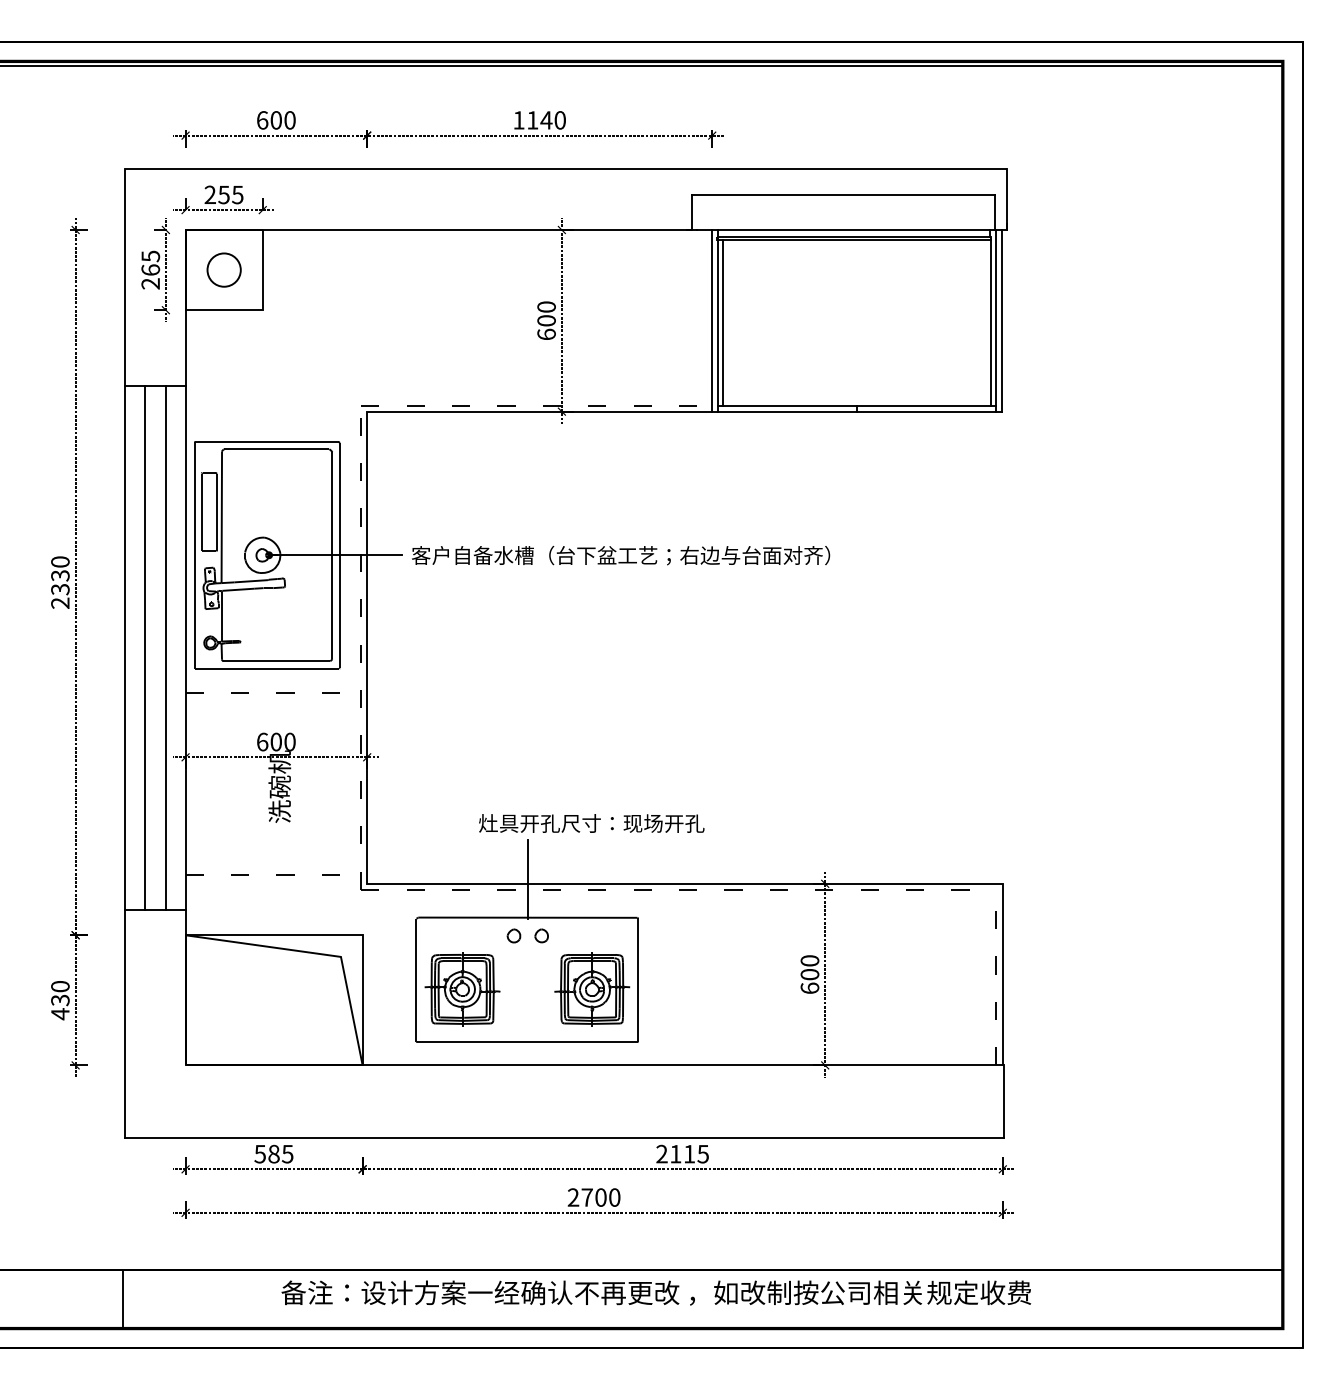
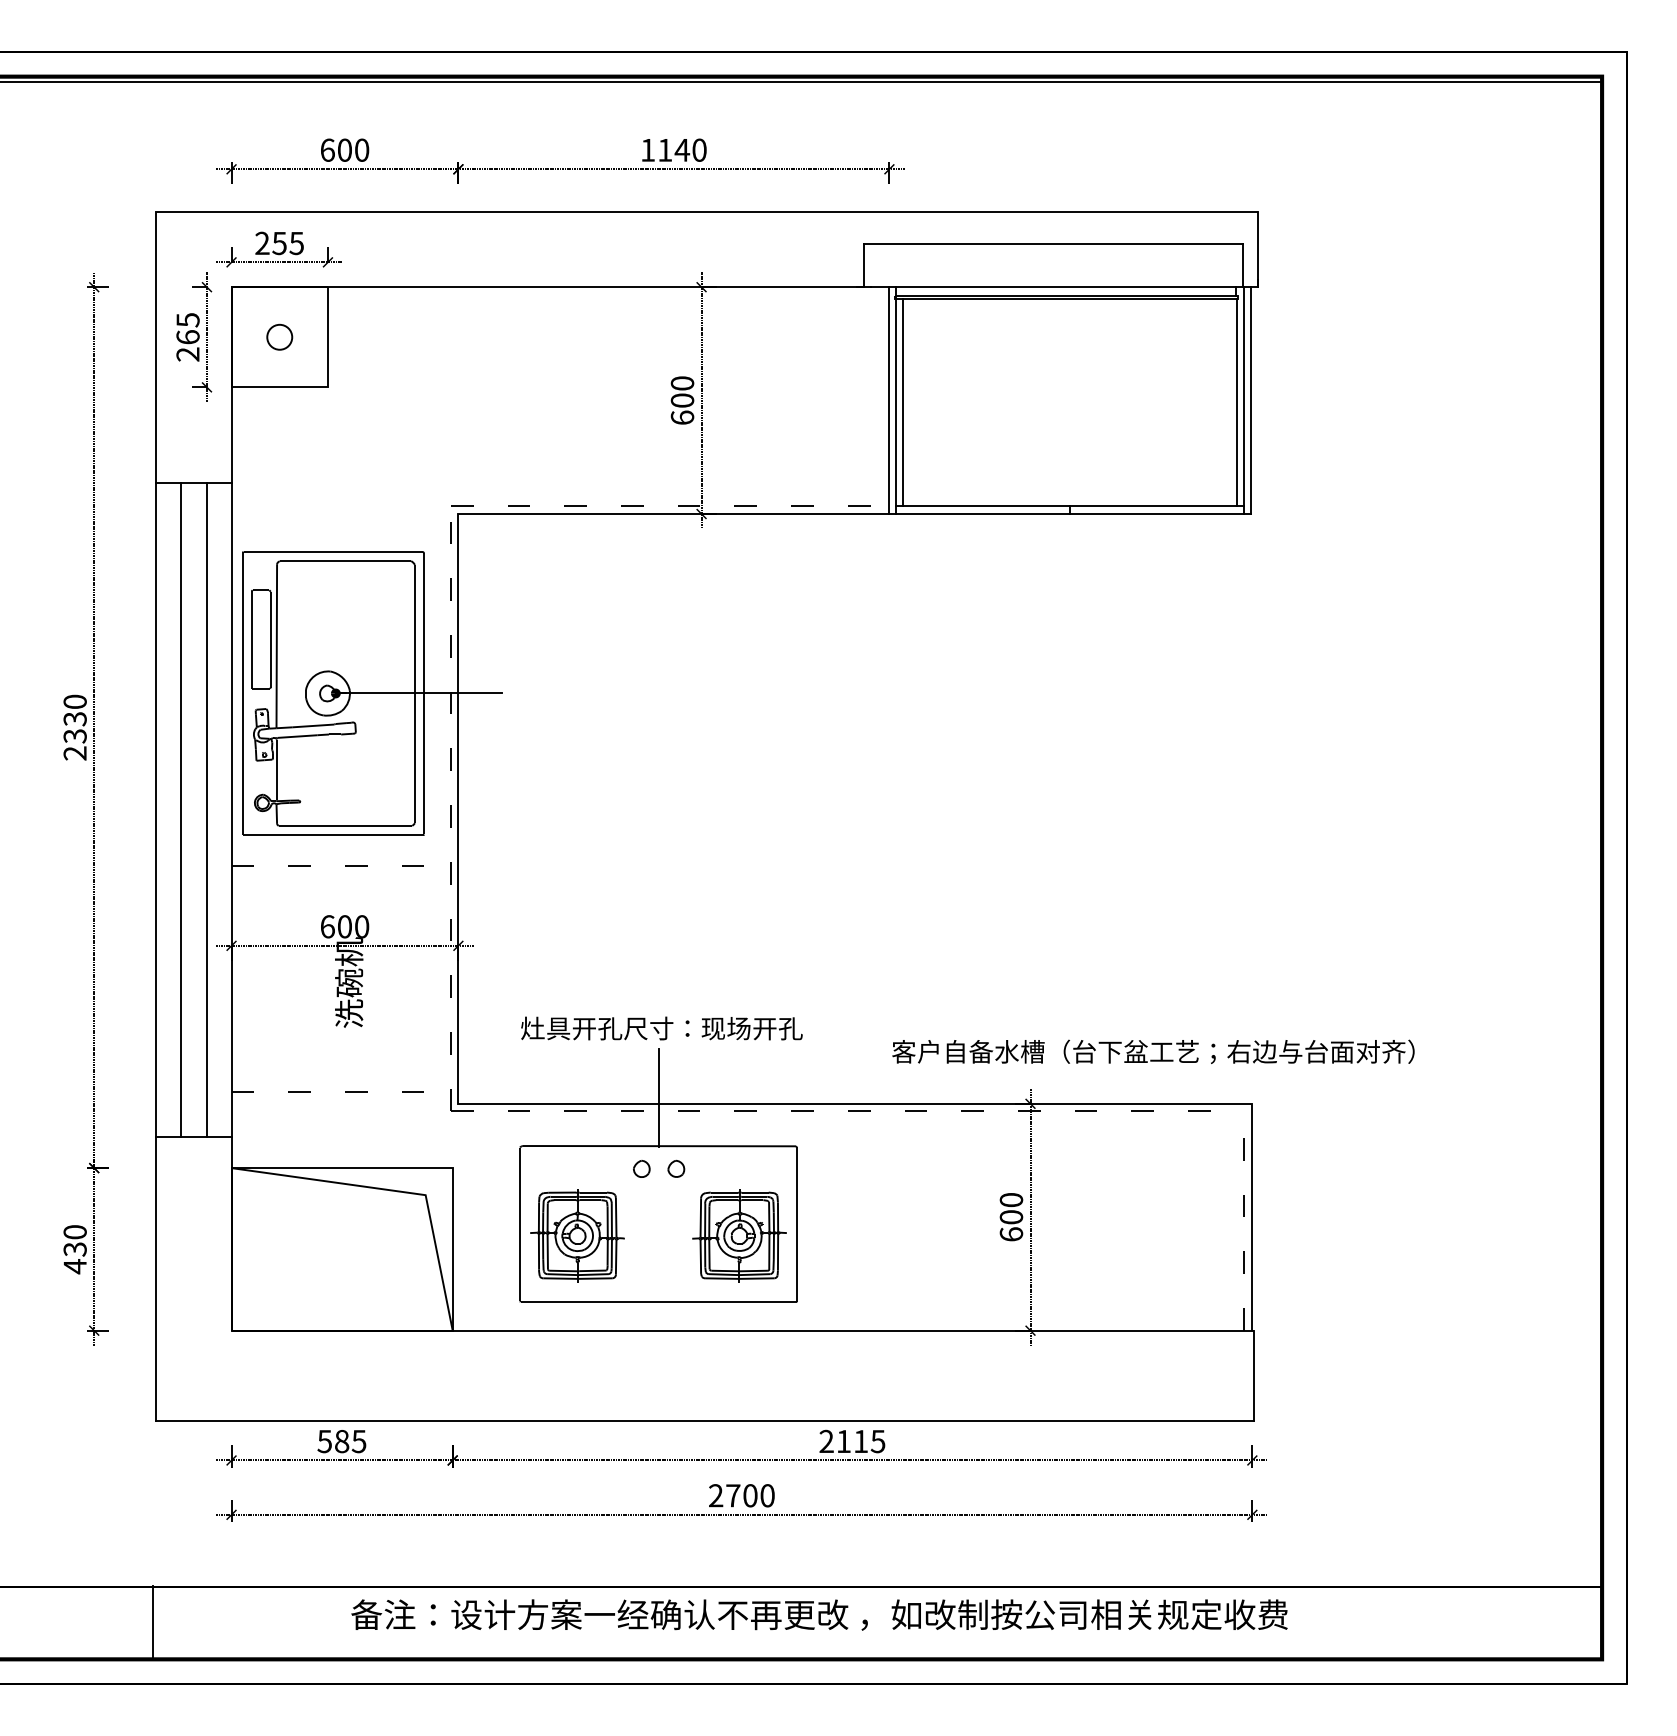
circle: (223, 270) -> (279, 337), size x0.6
text: (621, 555) -> (1153, 1051), moved
text: (591, 823) -> (661, 1028), moved

